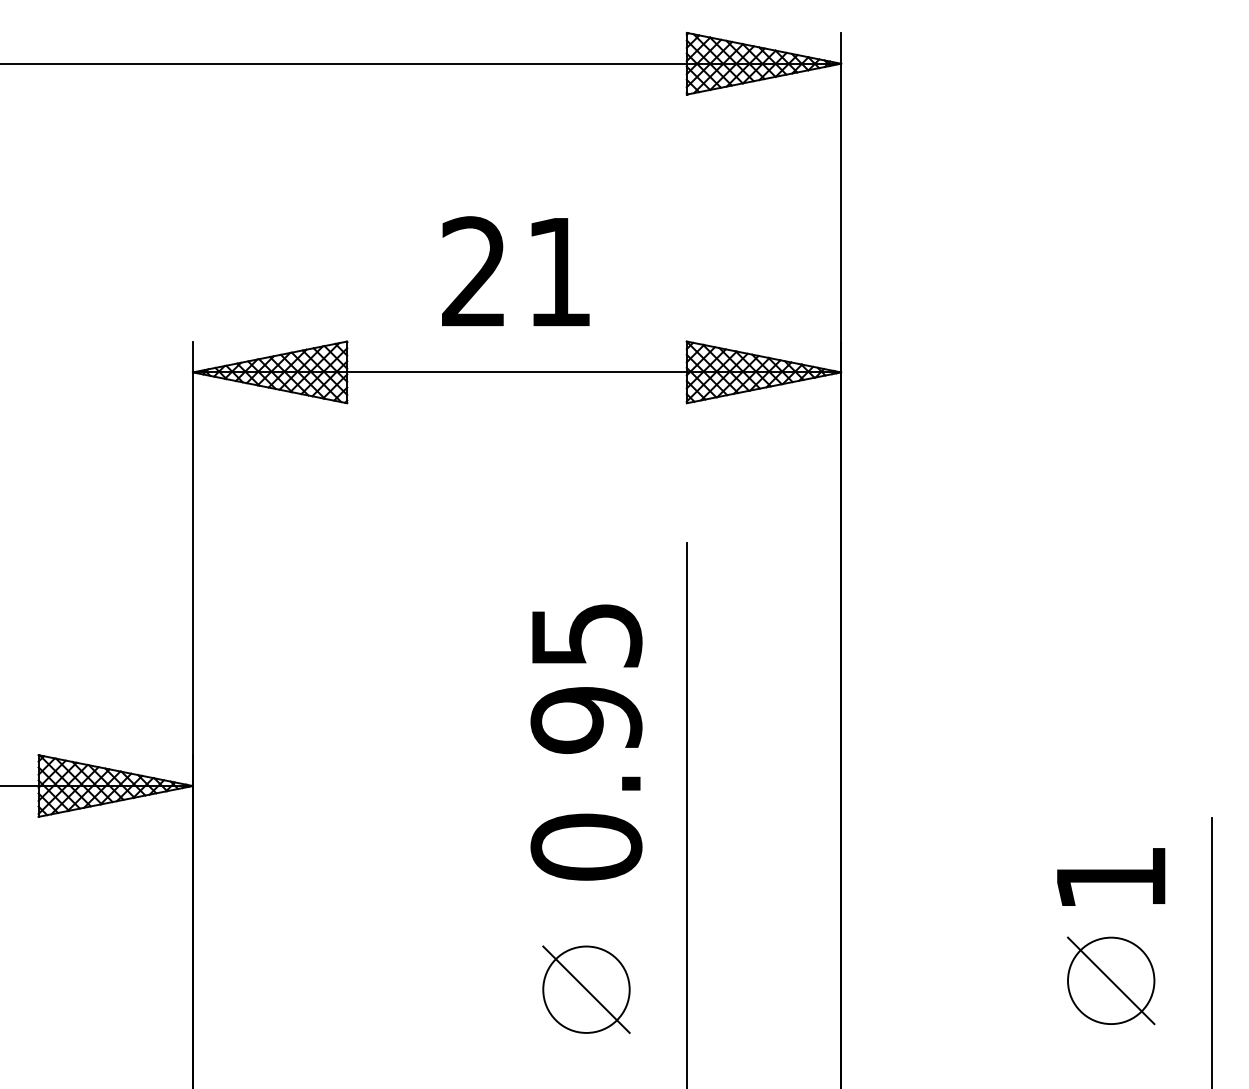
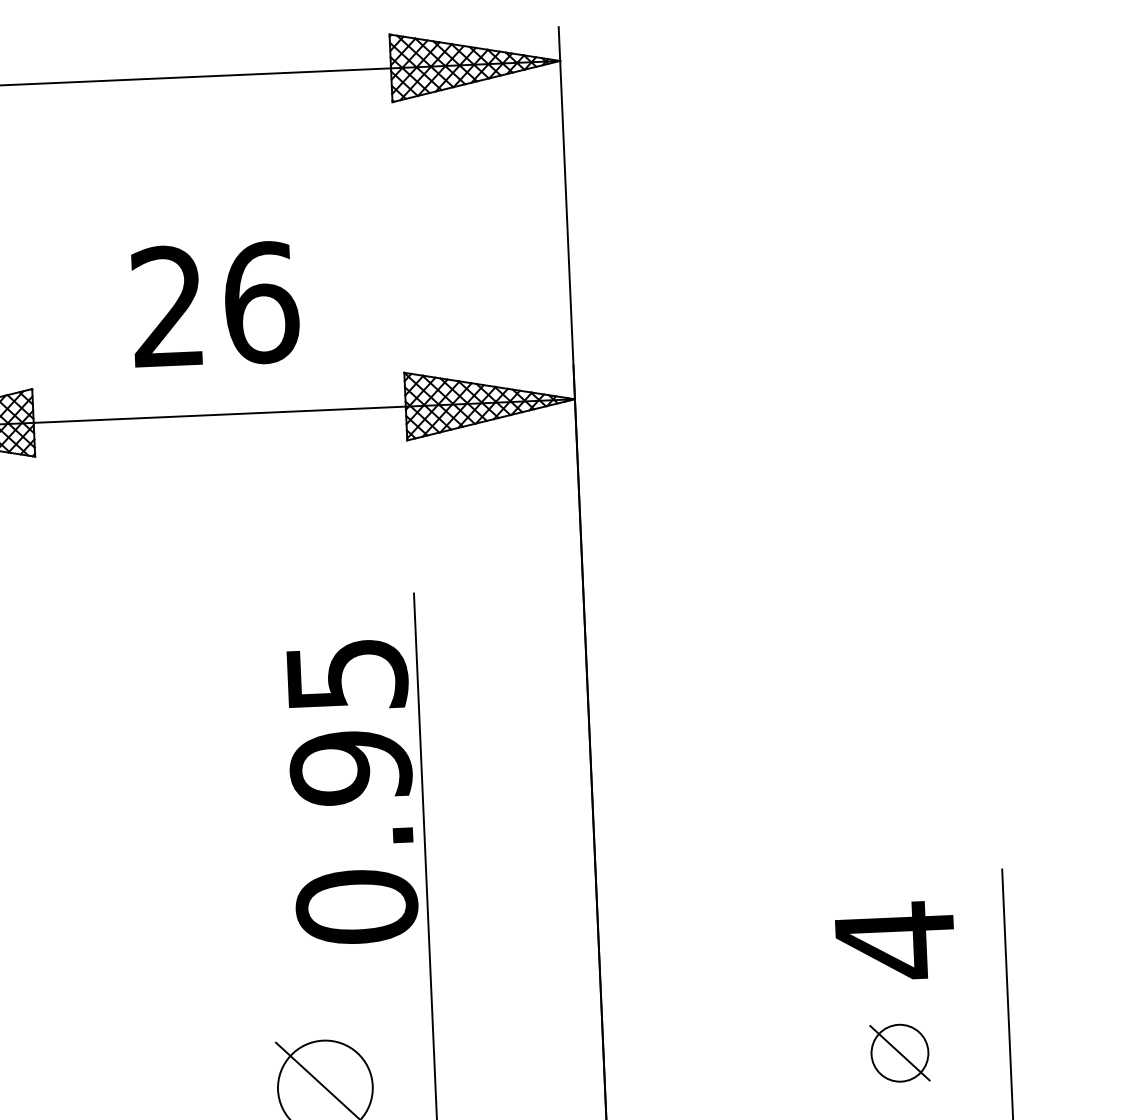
text: (559, 272) -> (261, 303), 21 -> 26
text: (586, 742) -> (352, 792), moved
text: (1111, 878) -> (895, 940), 1 -> 4
part: (1110, 980) -> (899, 1052), size x0.6

